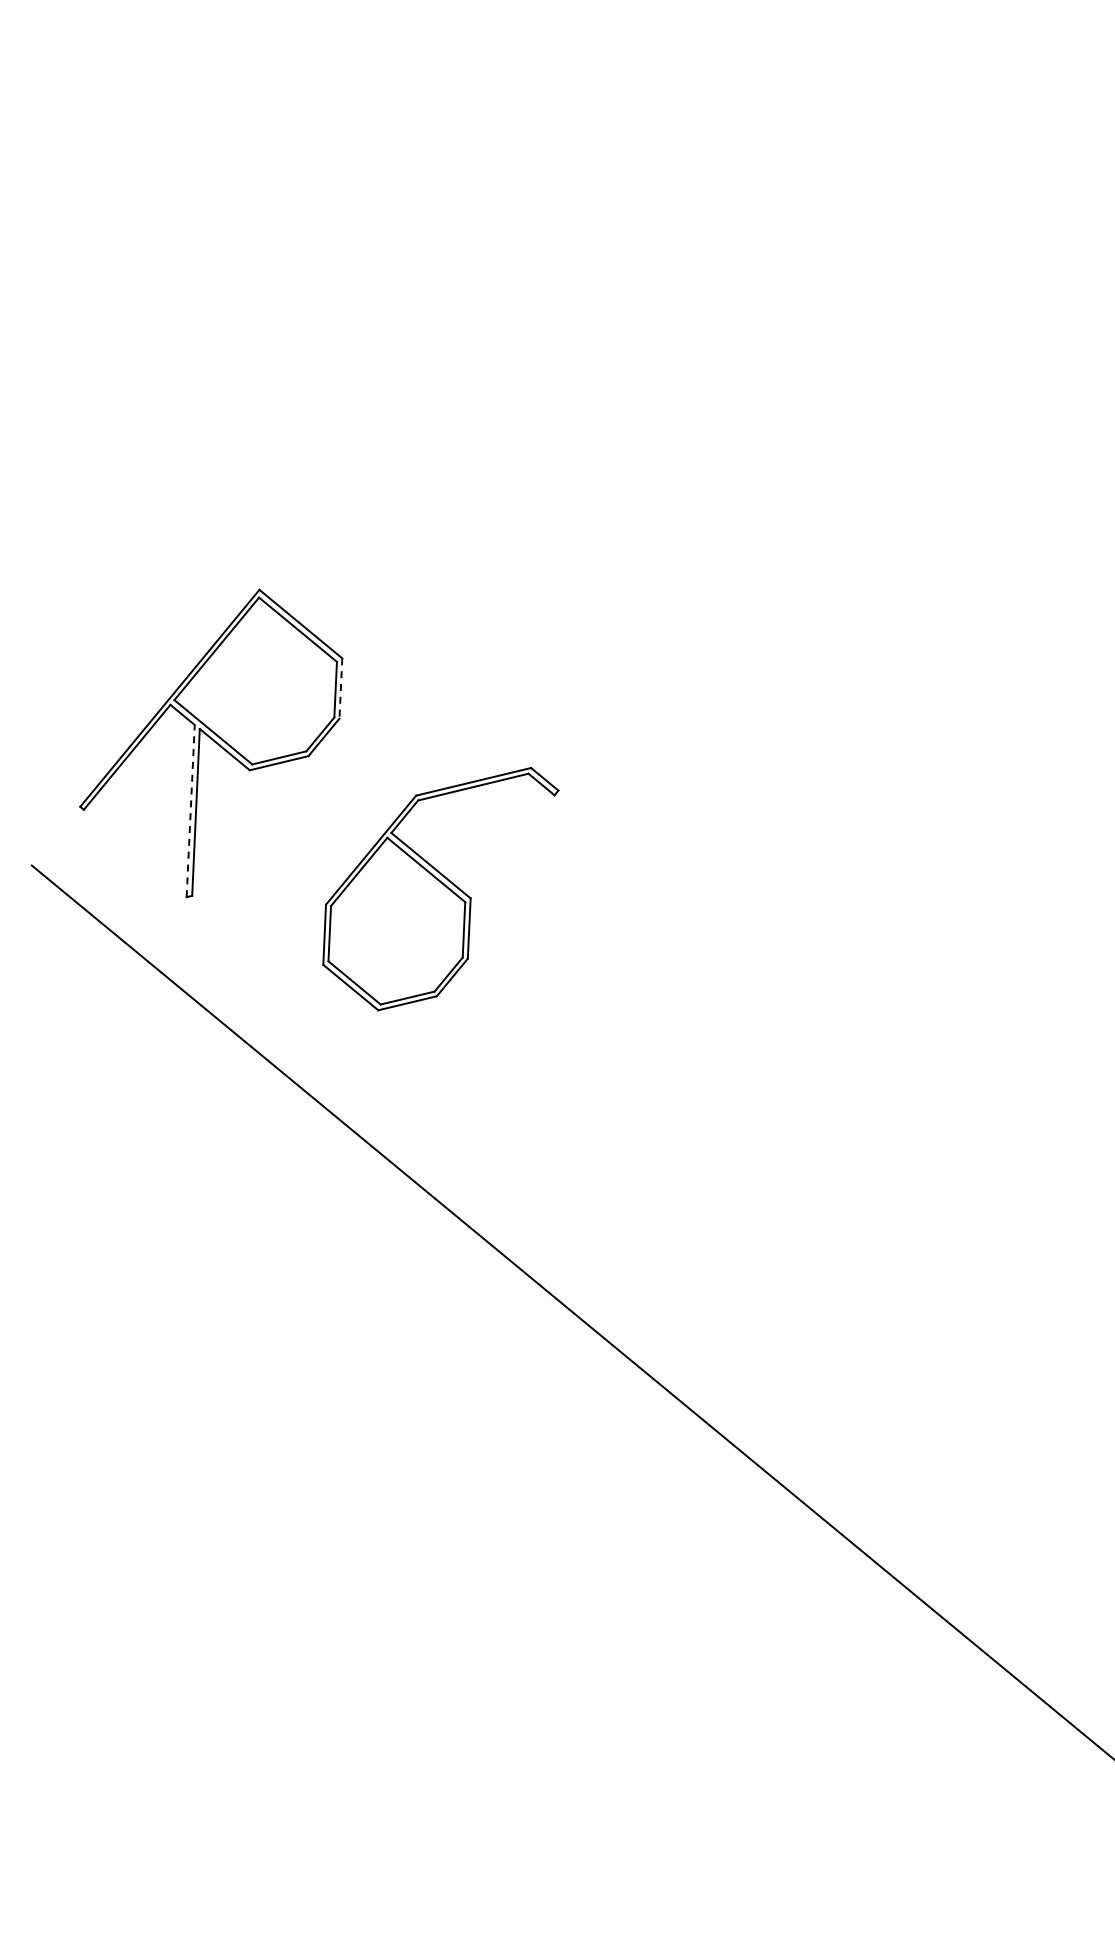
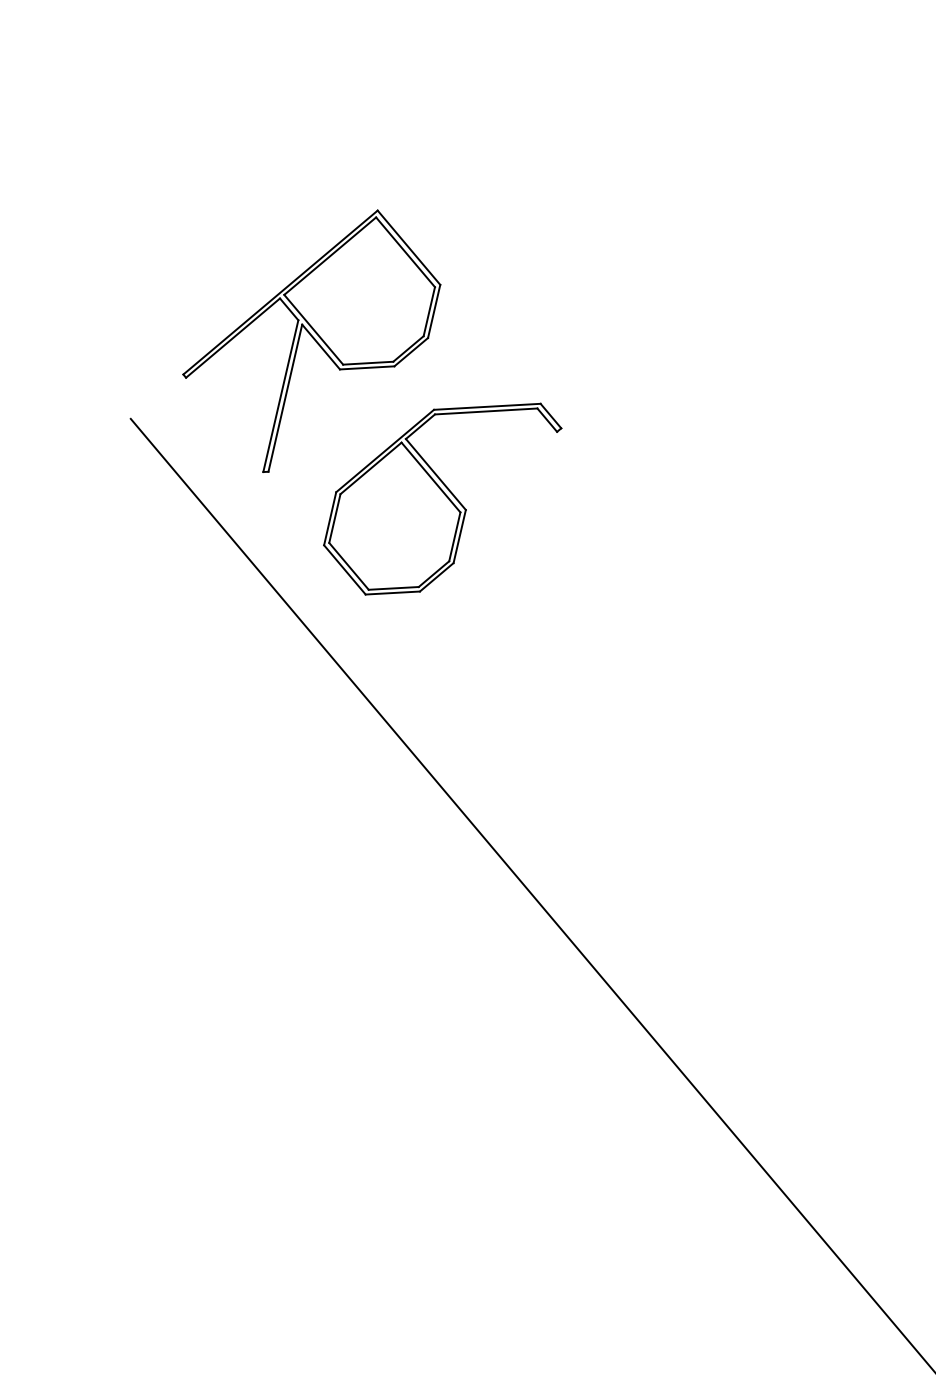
line: (340, 688) -> (433, 311), dashed -> solid
line: (190, 810) -> (280, 395), dashed -> solid
part: (440, 889) -> (440, 497), moved

